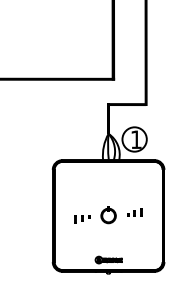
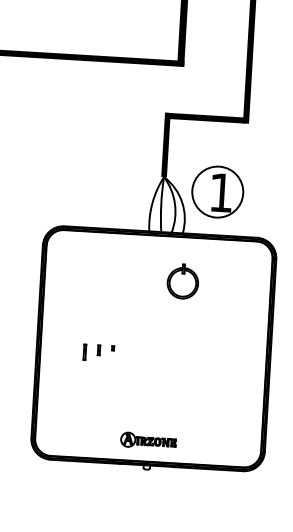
part: (134, 212) -> (208, 344), removed
part: (108, 215) -> (182, 282), moved

